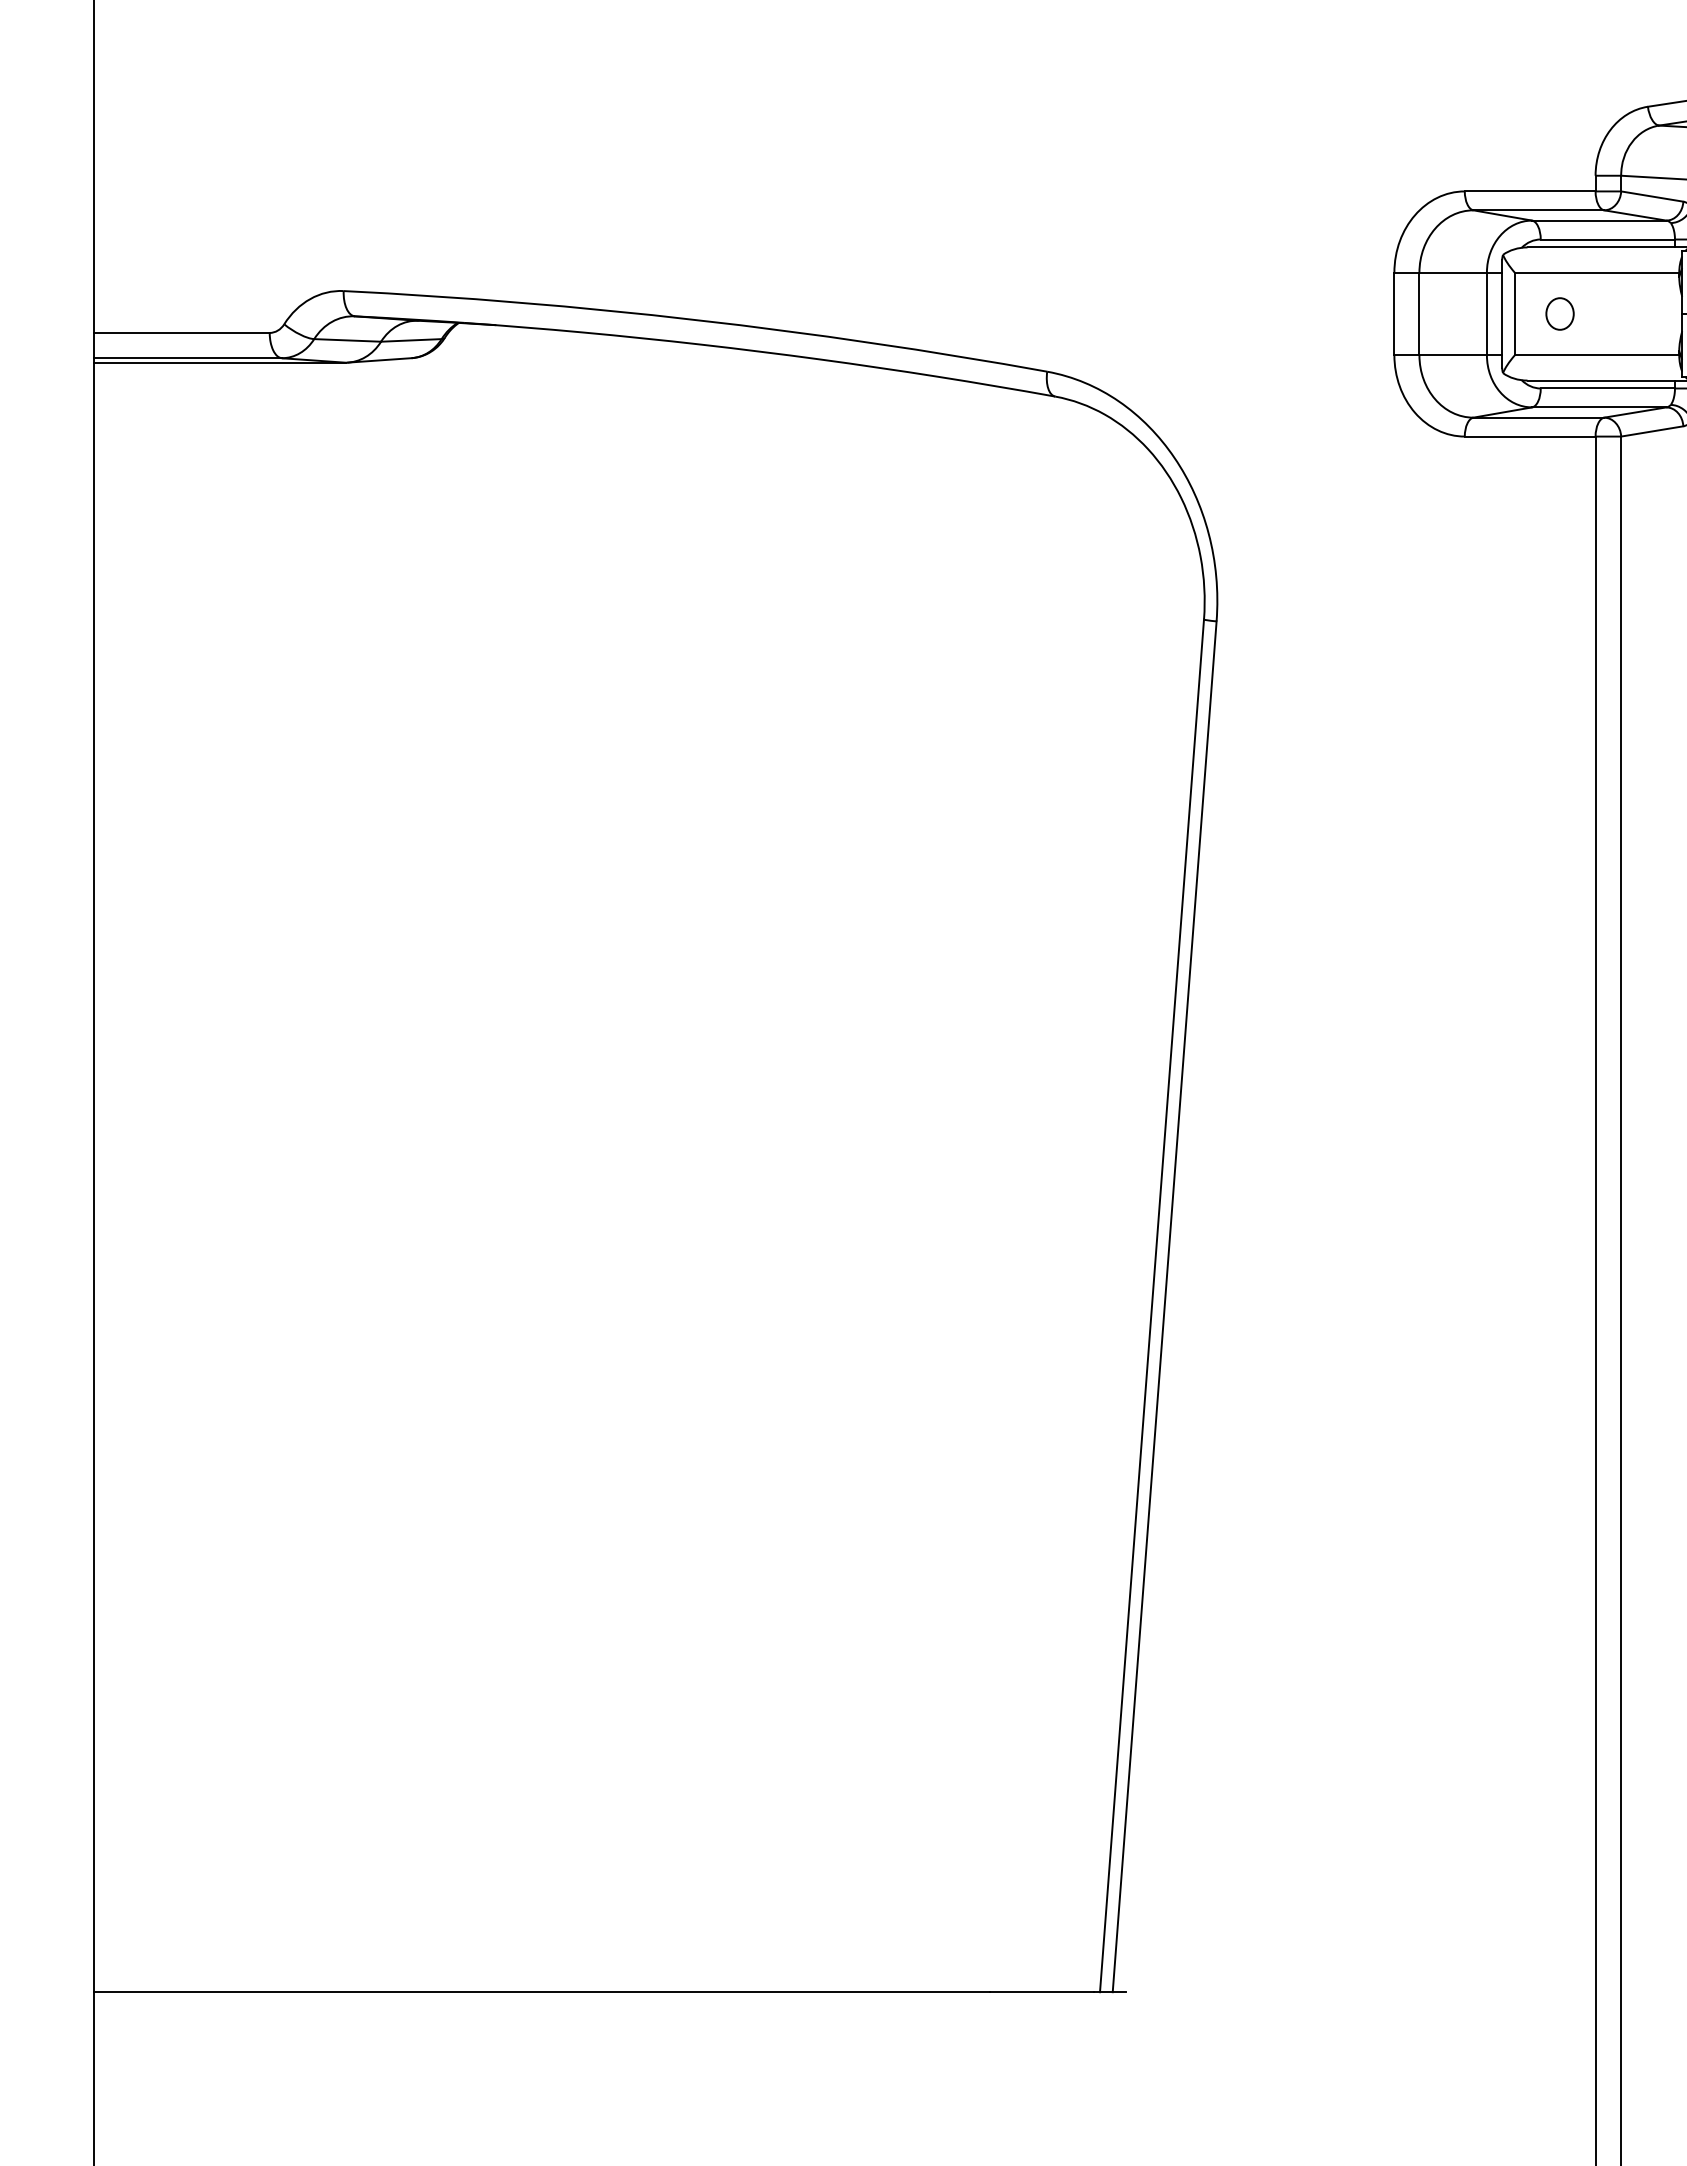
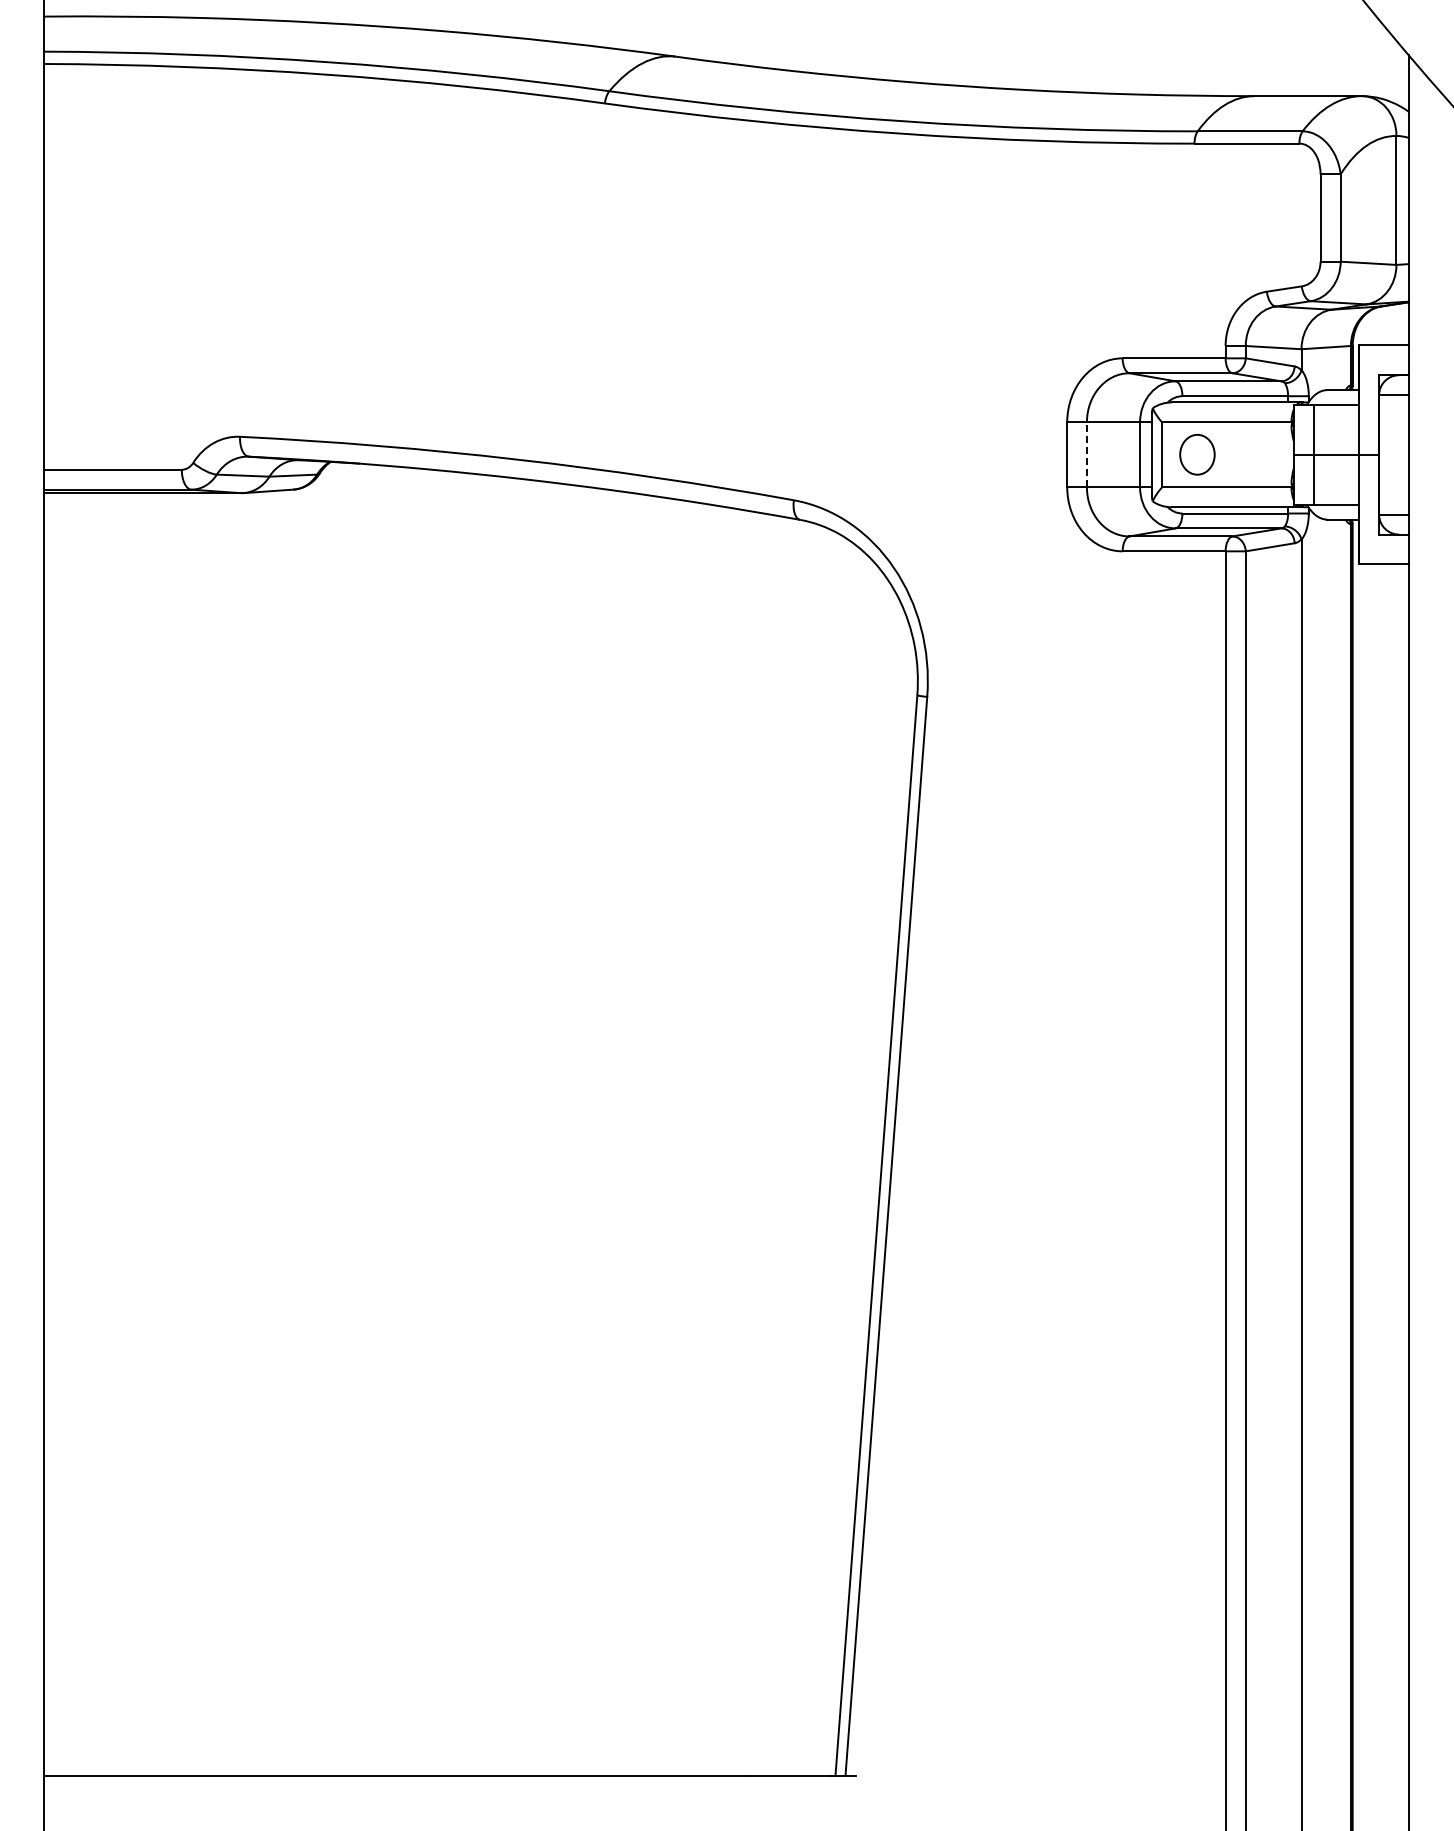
line: (1418, 313) -> (1086, 454), solid -> dashed
part: (1559, 313) -> (1197, 454), size x1.6

